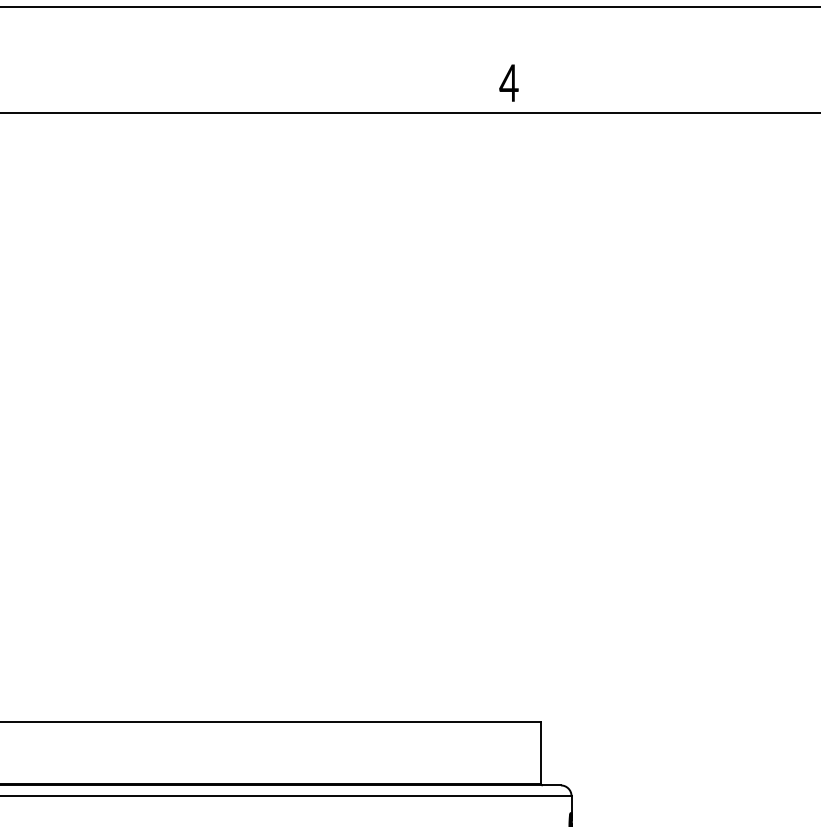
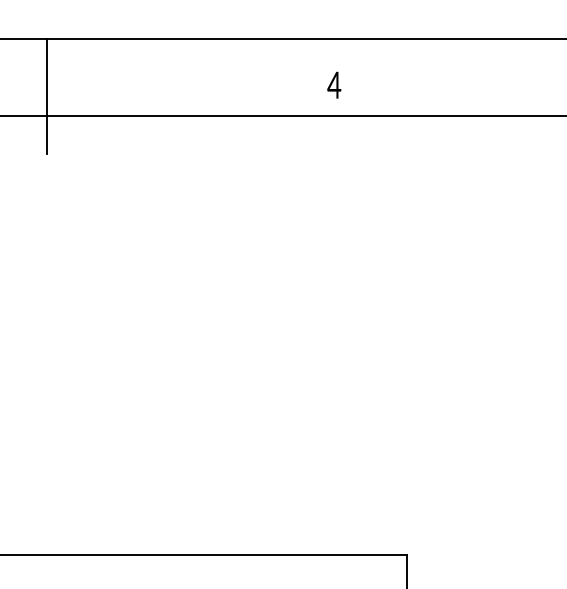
text: (508, 82) -> (333, 84), moved
line: (41, 86) -> (46, 97), added

